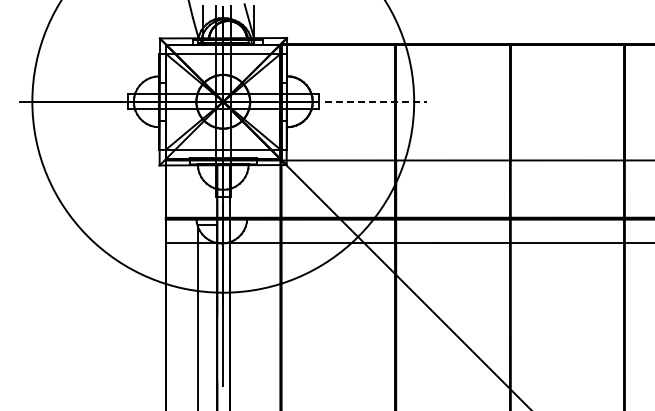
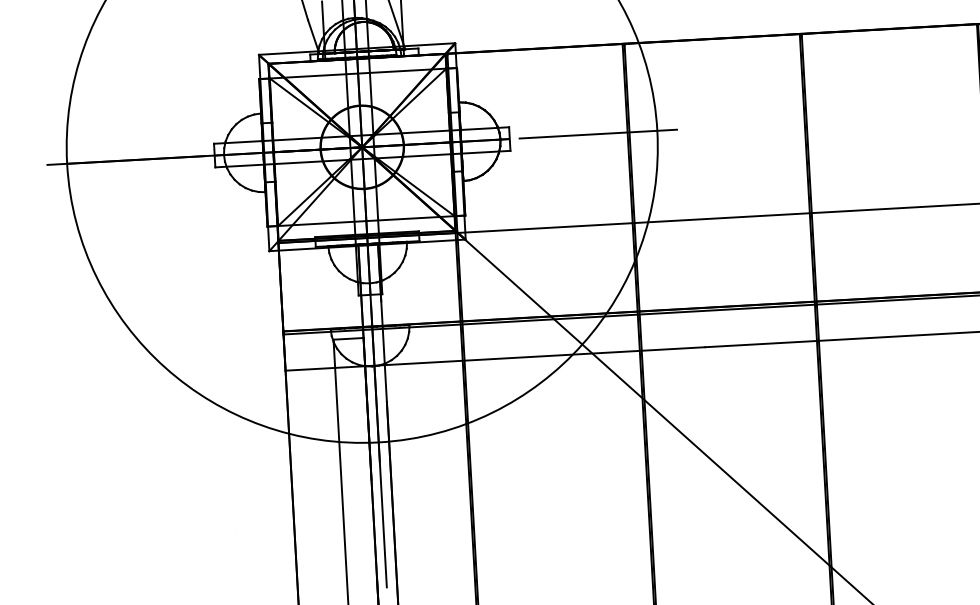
line: (376, 101) -> (599, 133), dashed -> solid

